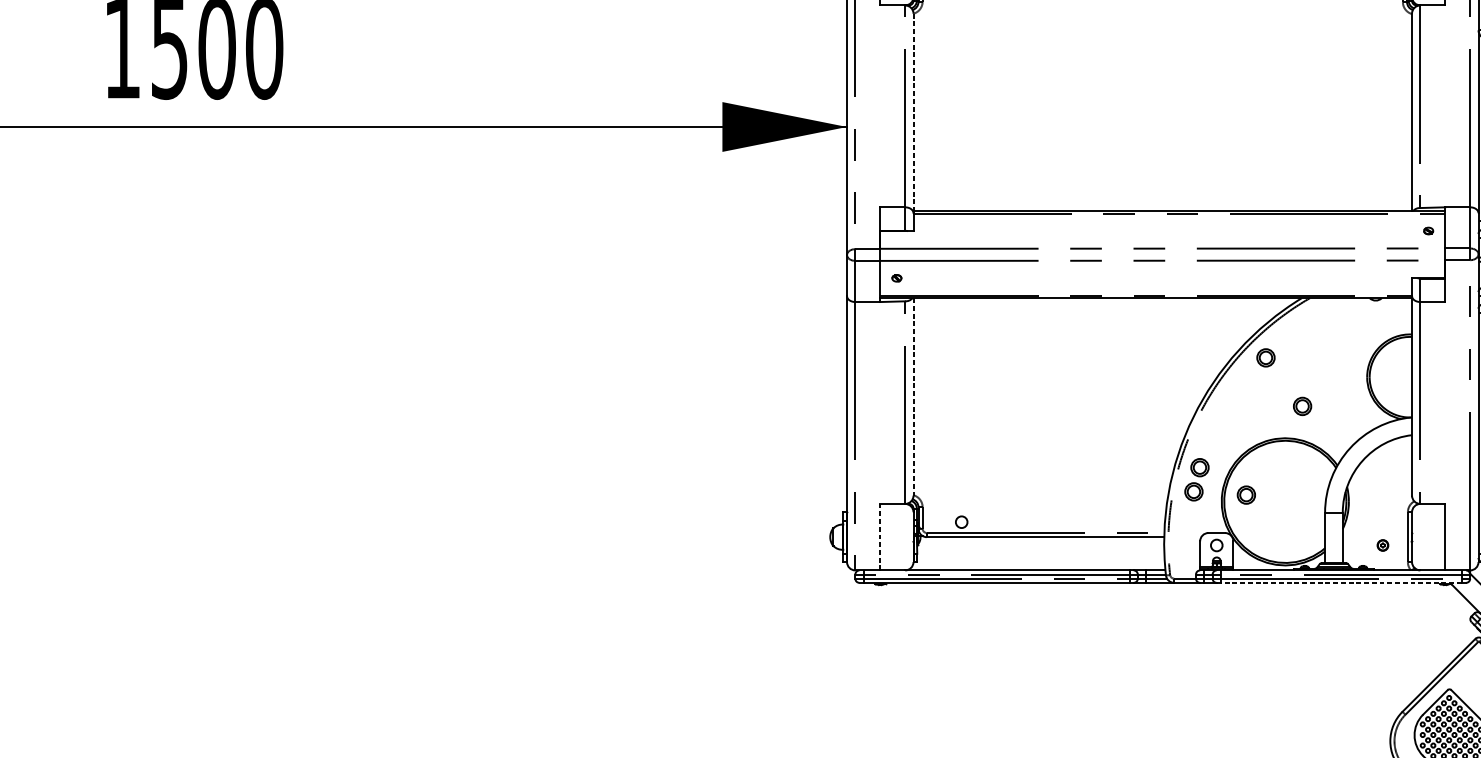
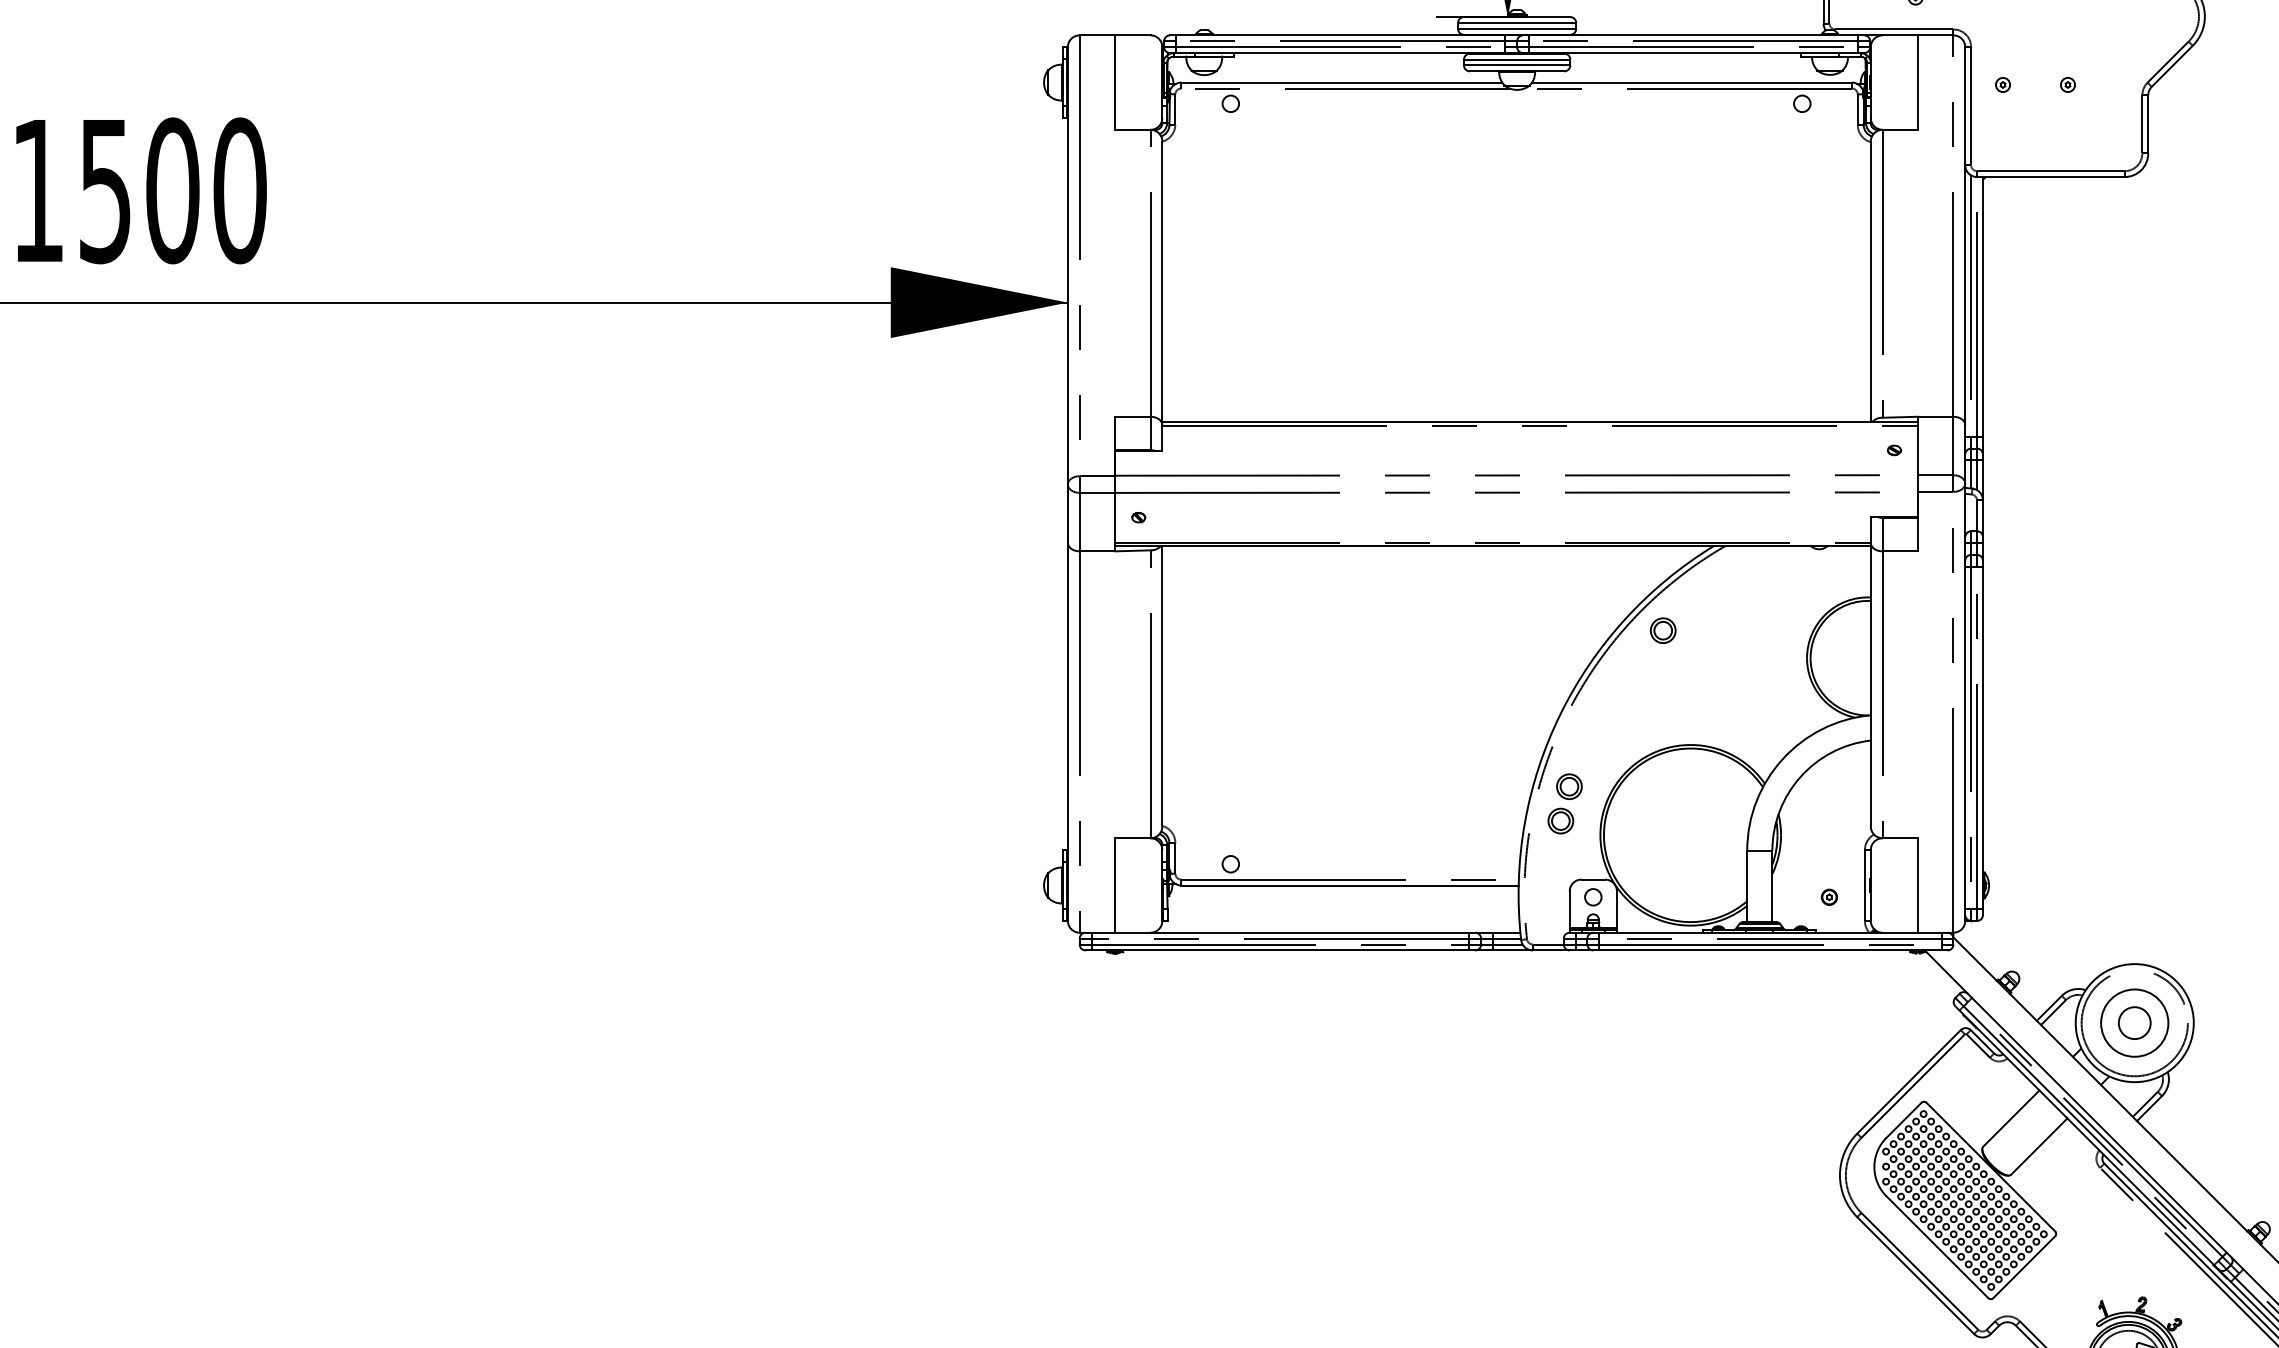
line: (913, 112) -> (1162, 282), dashed -> solid
line: (913, 397) -> (1162, 686), dashed -> solid
part: (1302, 406) -> (1715, 699), removed
part: (1246, 494) -> (1635, 825), removed
line: (880, 537) -> (1115, 885), dashed -> solid
line: (1340, 582) -> (1769, 950), dashed -> solid

